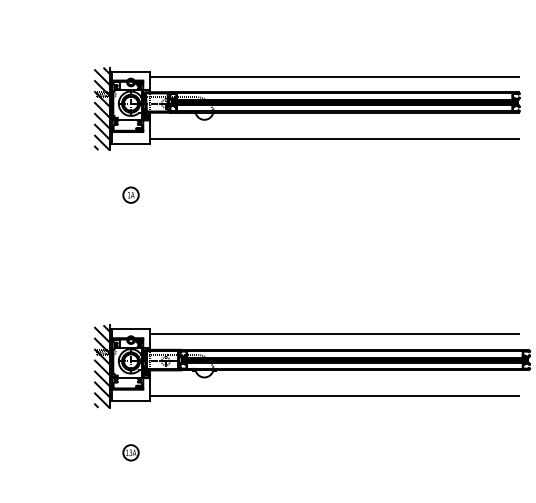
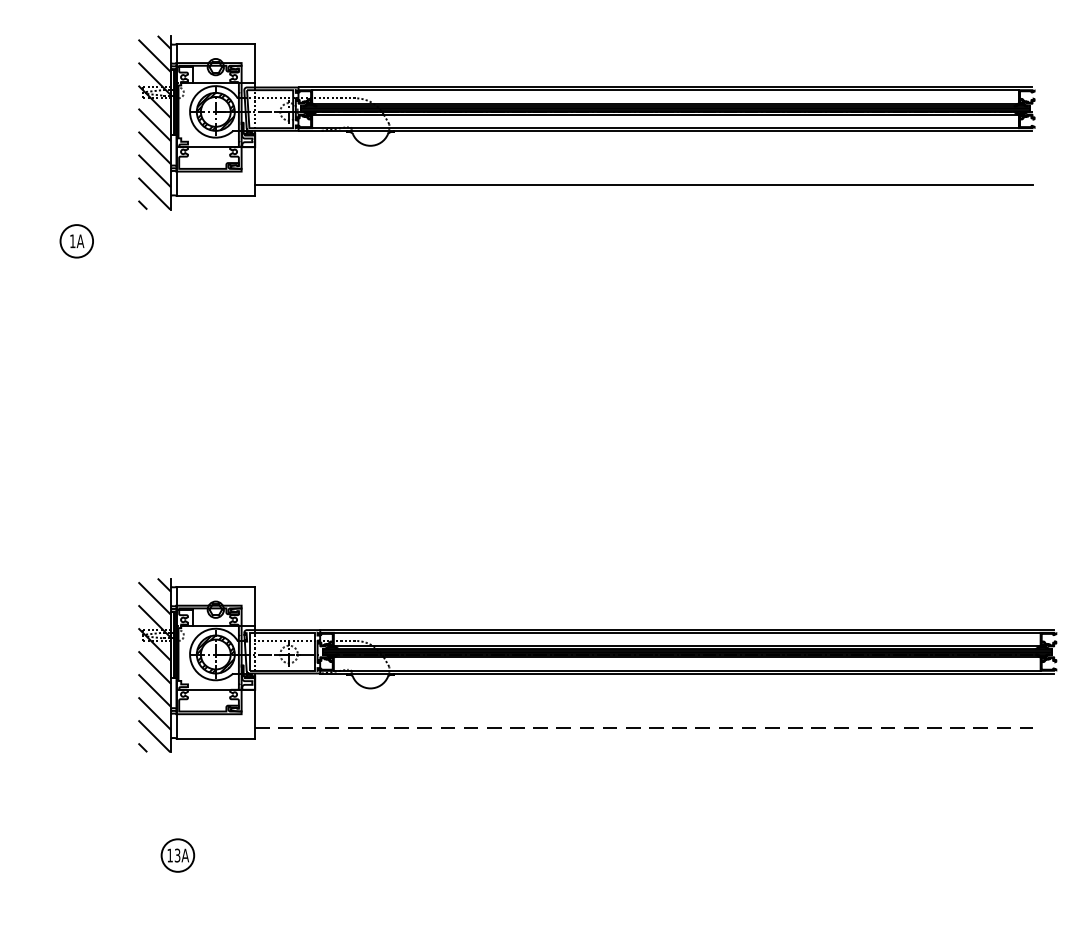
line: (333, 76) -> (642, 54), removed
part: (130, 194) -> (75, 239), moved
line: (333, 334) -> (642, 597), removed
line: (334, 396) -> (644, 728), solid -> dashed
part: (130, 452) -> (176, 854), moved

